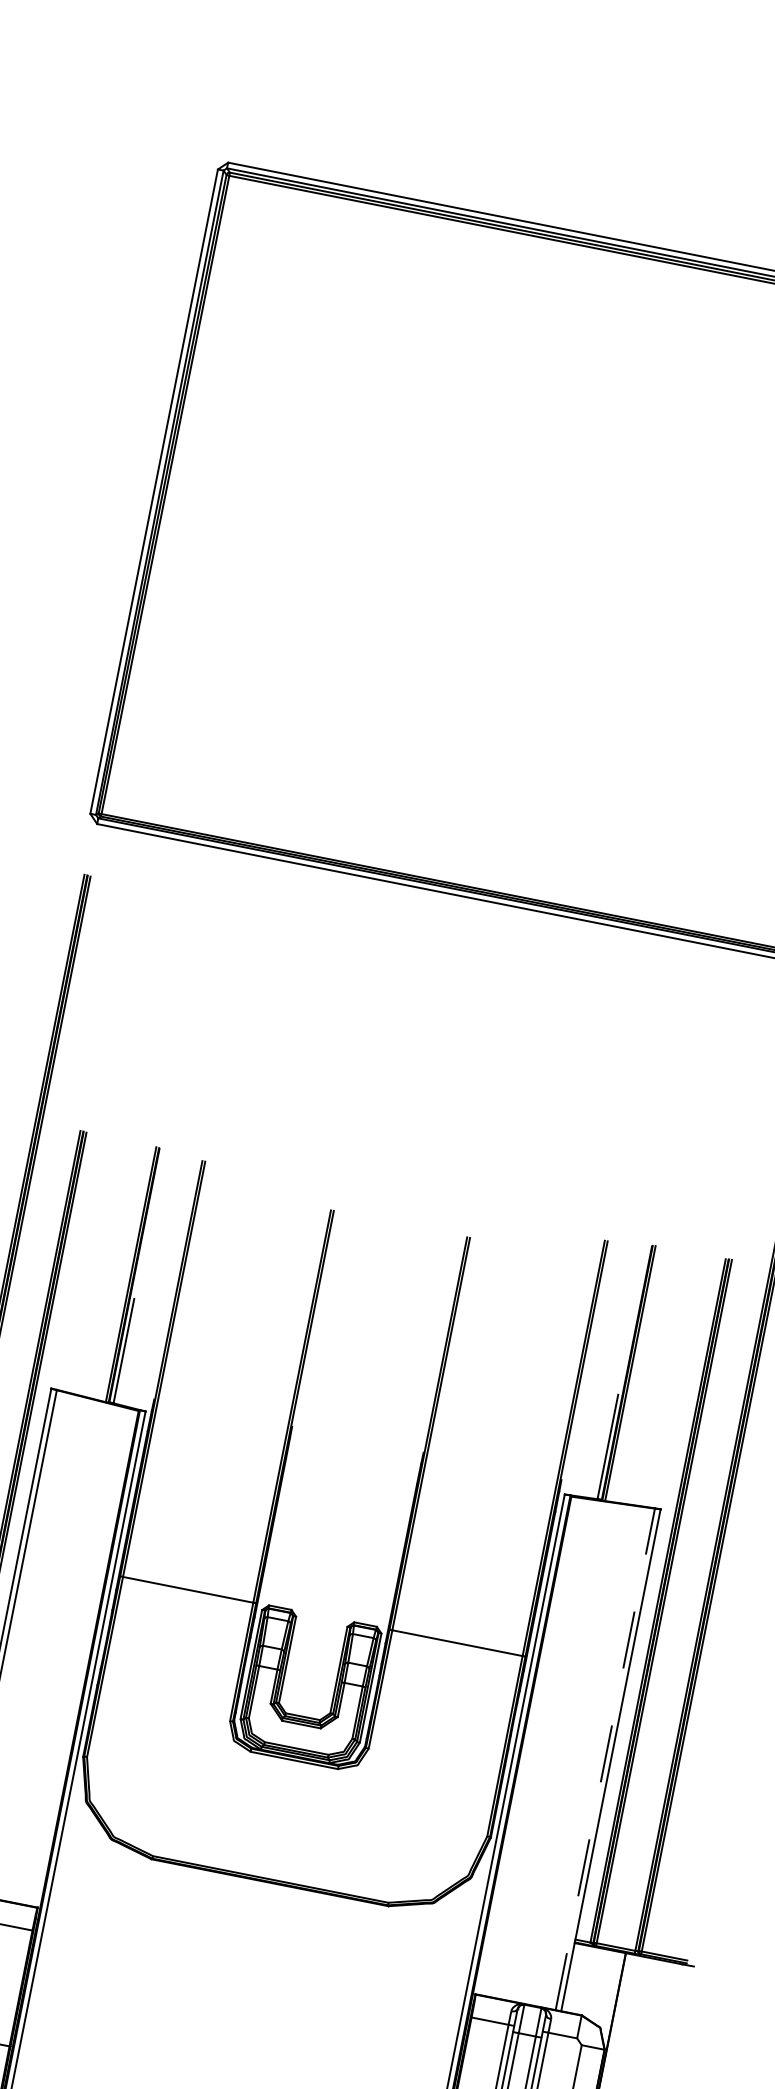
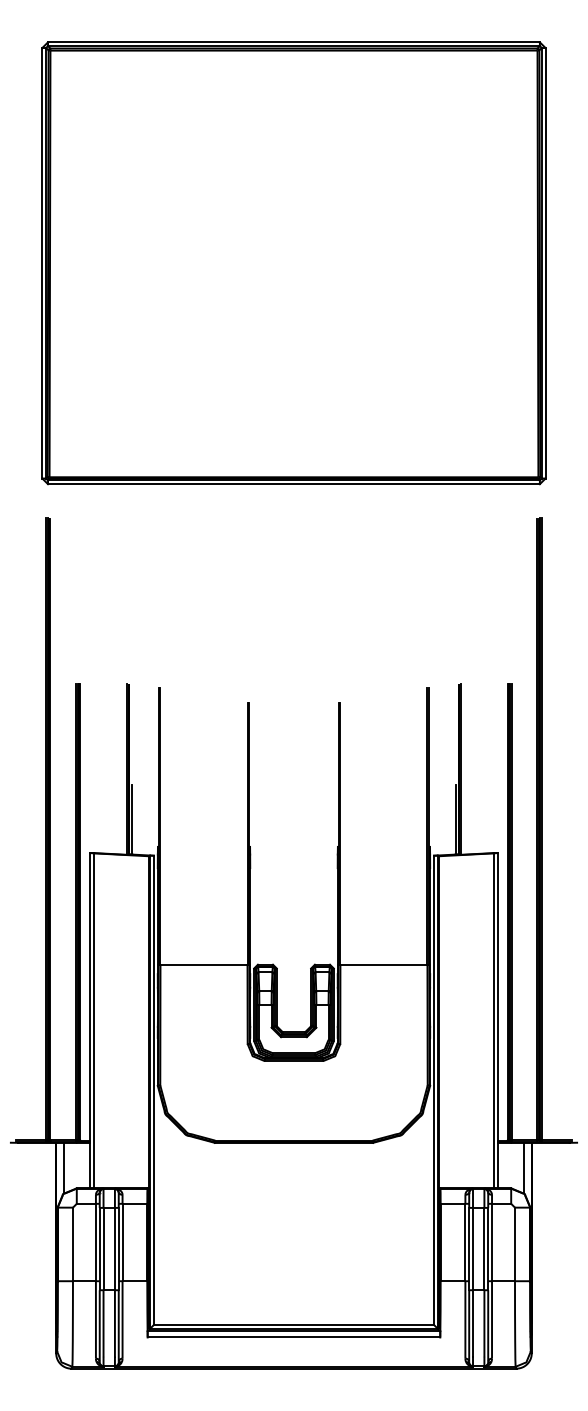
line: (605, 1758) -> (493, 1020), dashed -> solid
line: (607, 1987) -> (524, 1167), added

